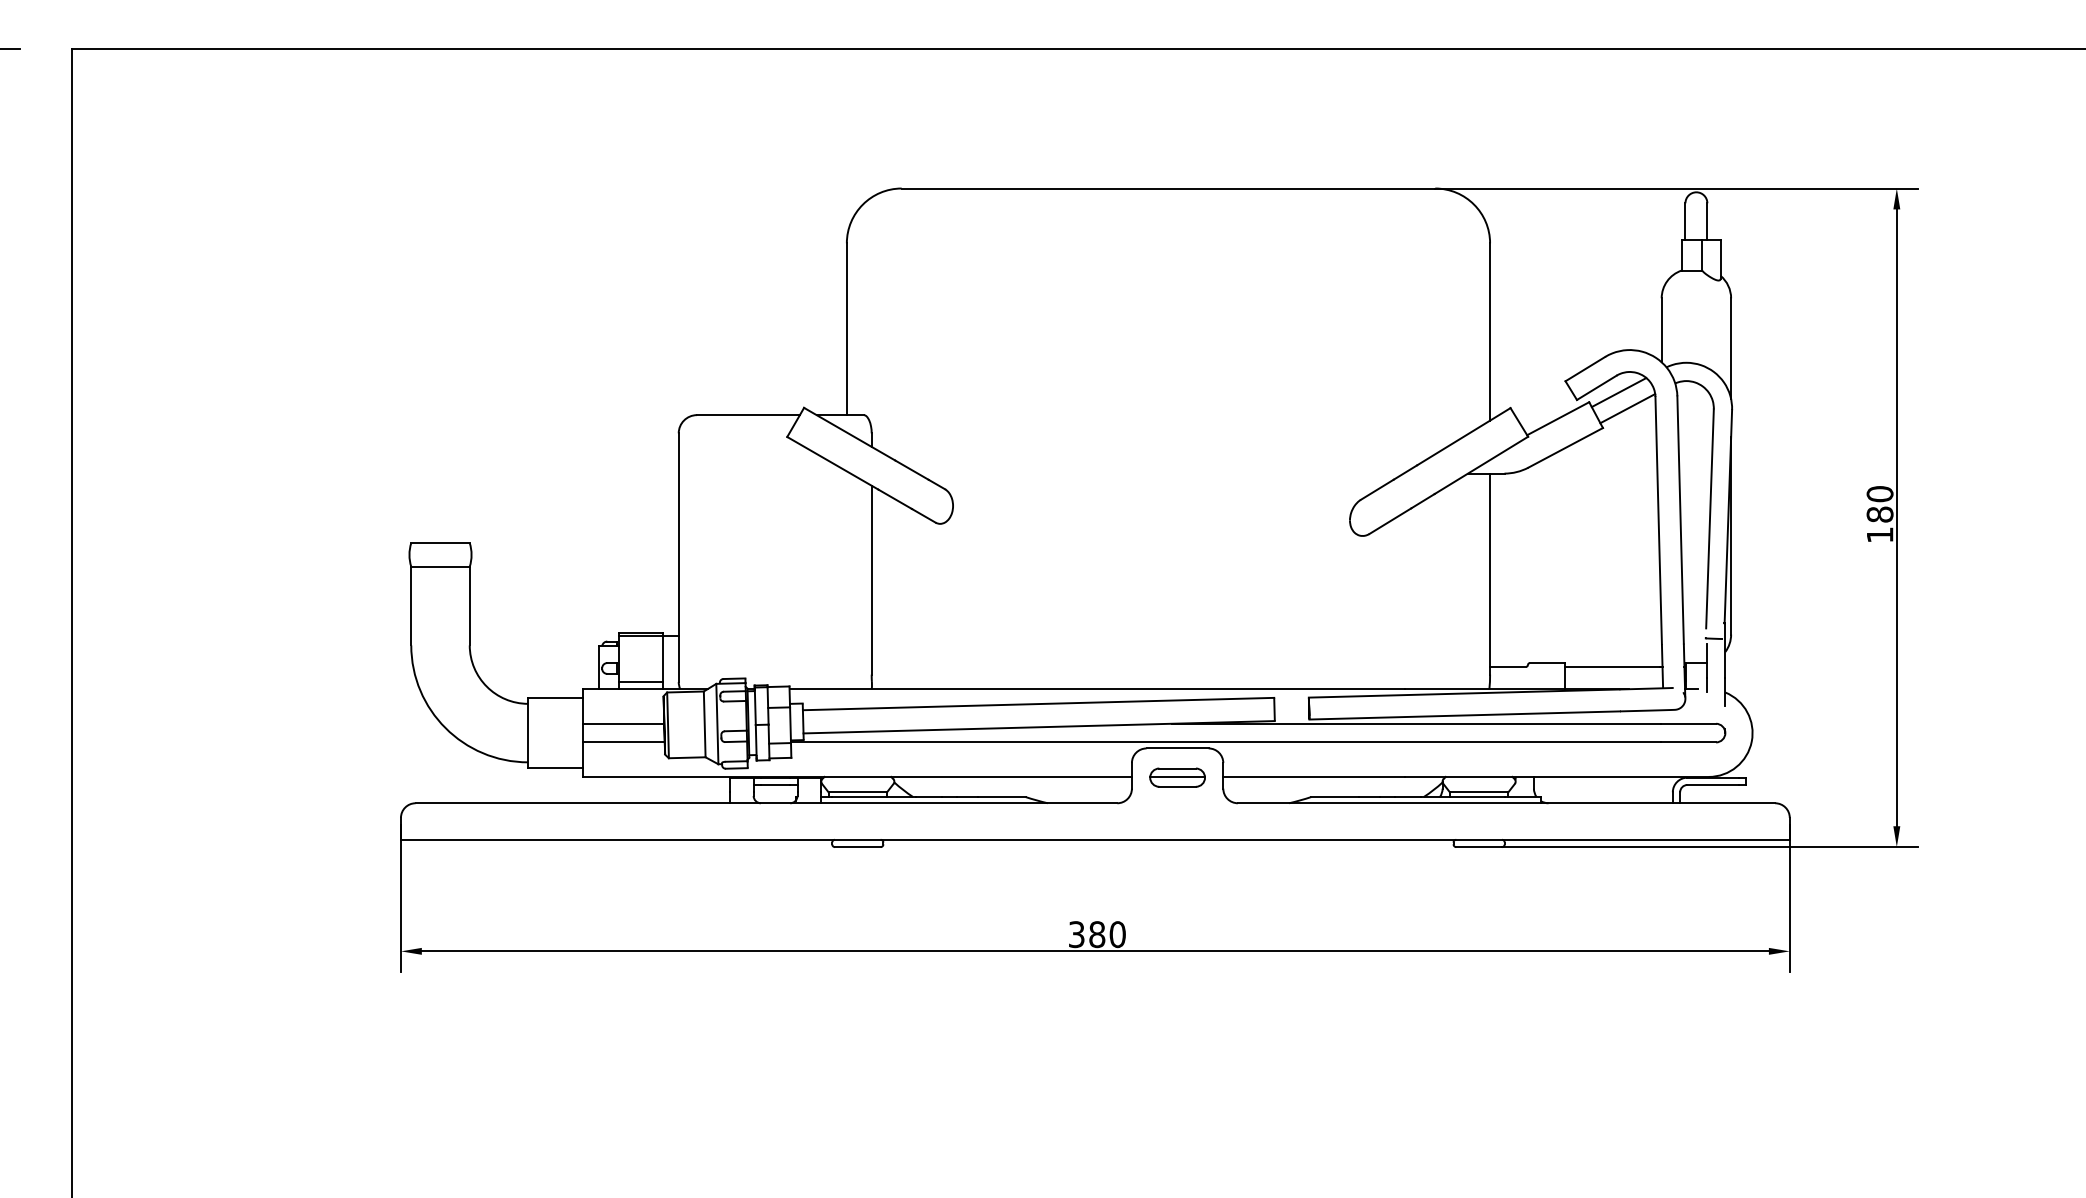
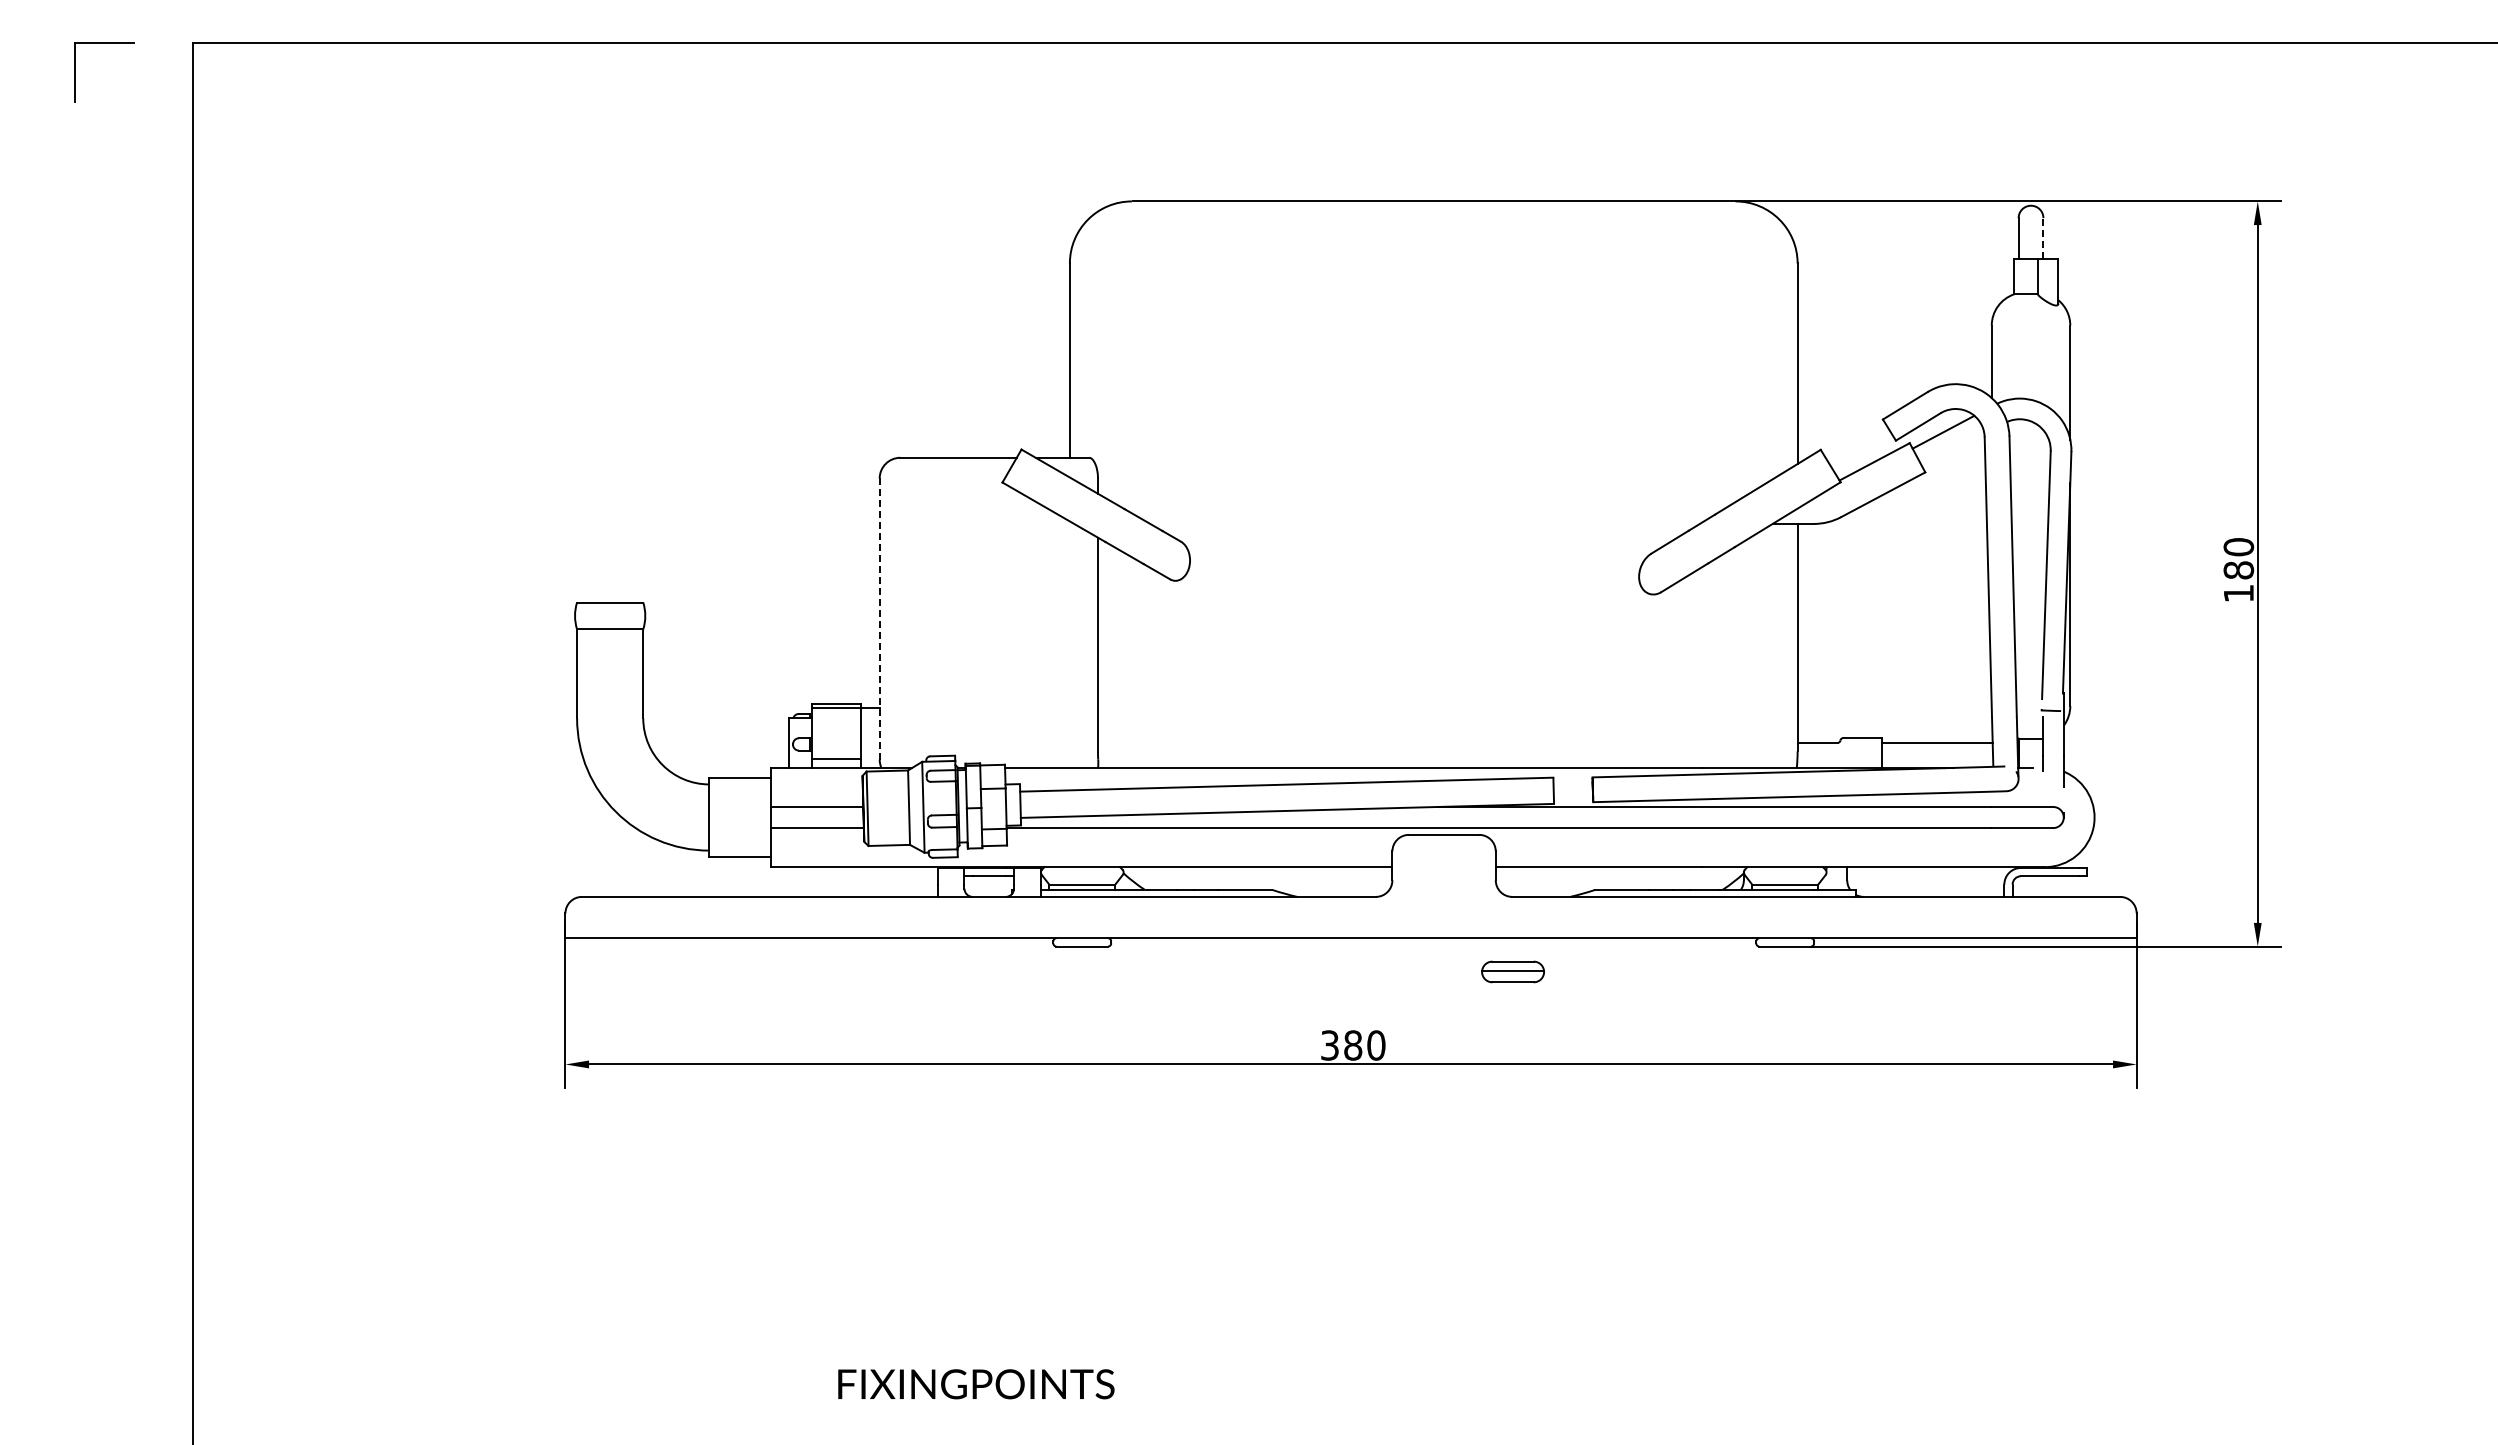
line: (1707, 221) -> (2043, 238), solid -> dashed
line: (1627, 407) -> (1953, 449), removed
line: (678, 558) -> (879, 619), solid -> dashed
part: (1177, 777) -> (1512, 971), moved

